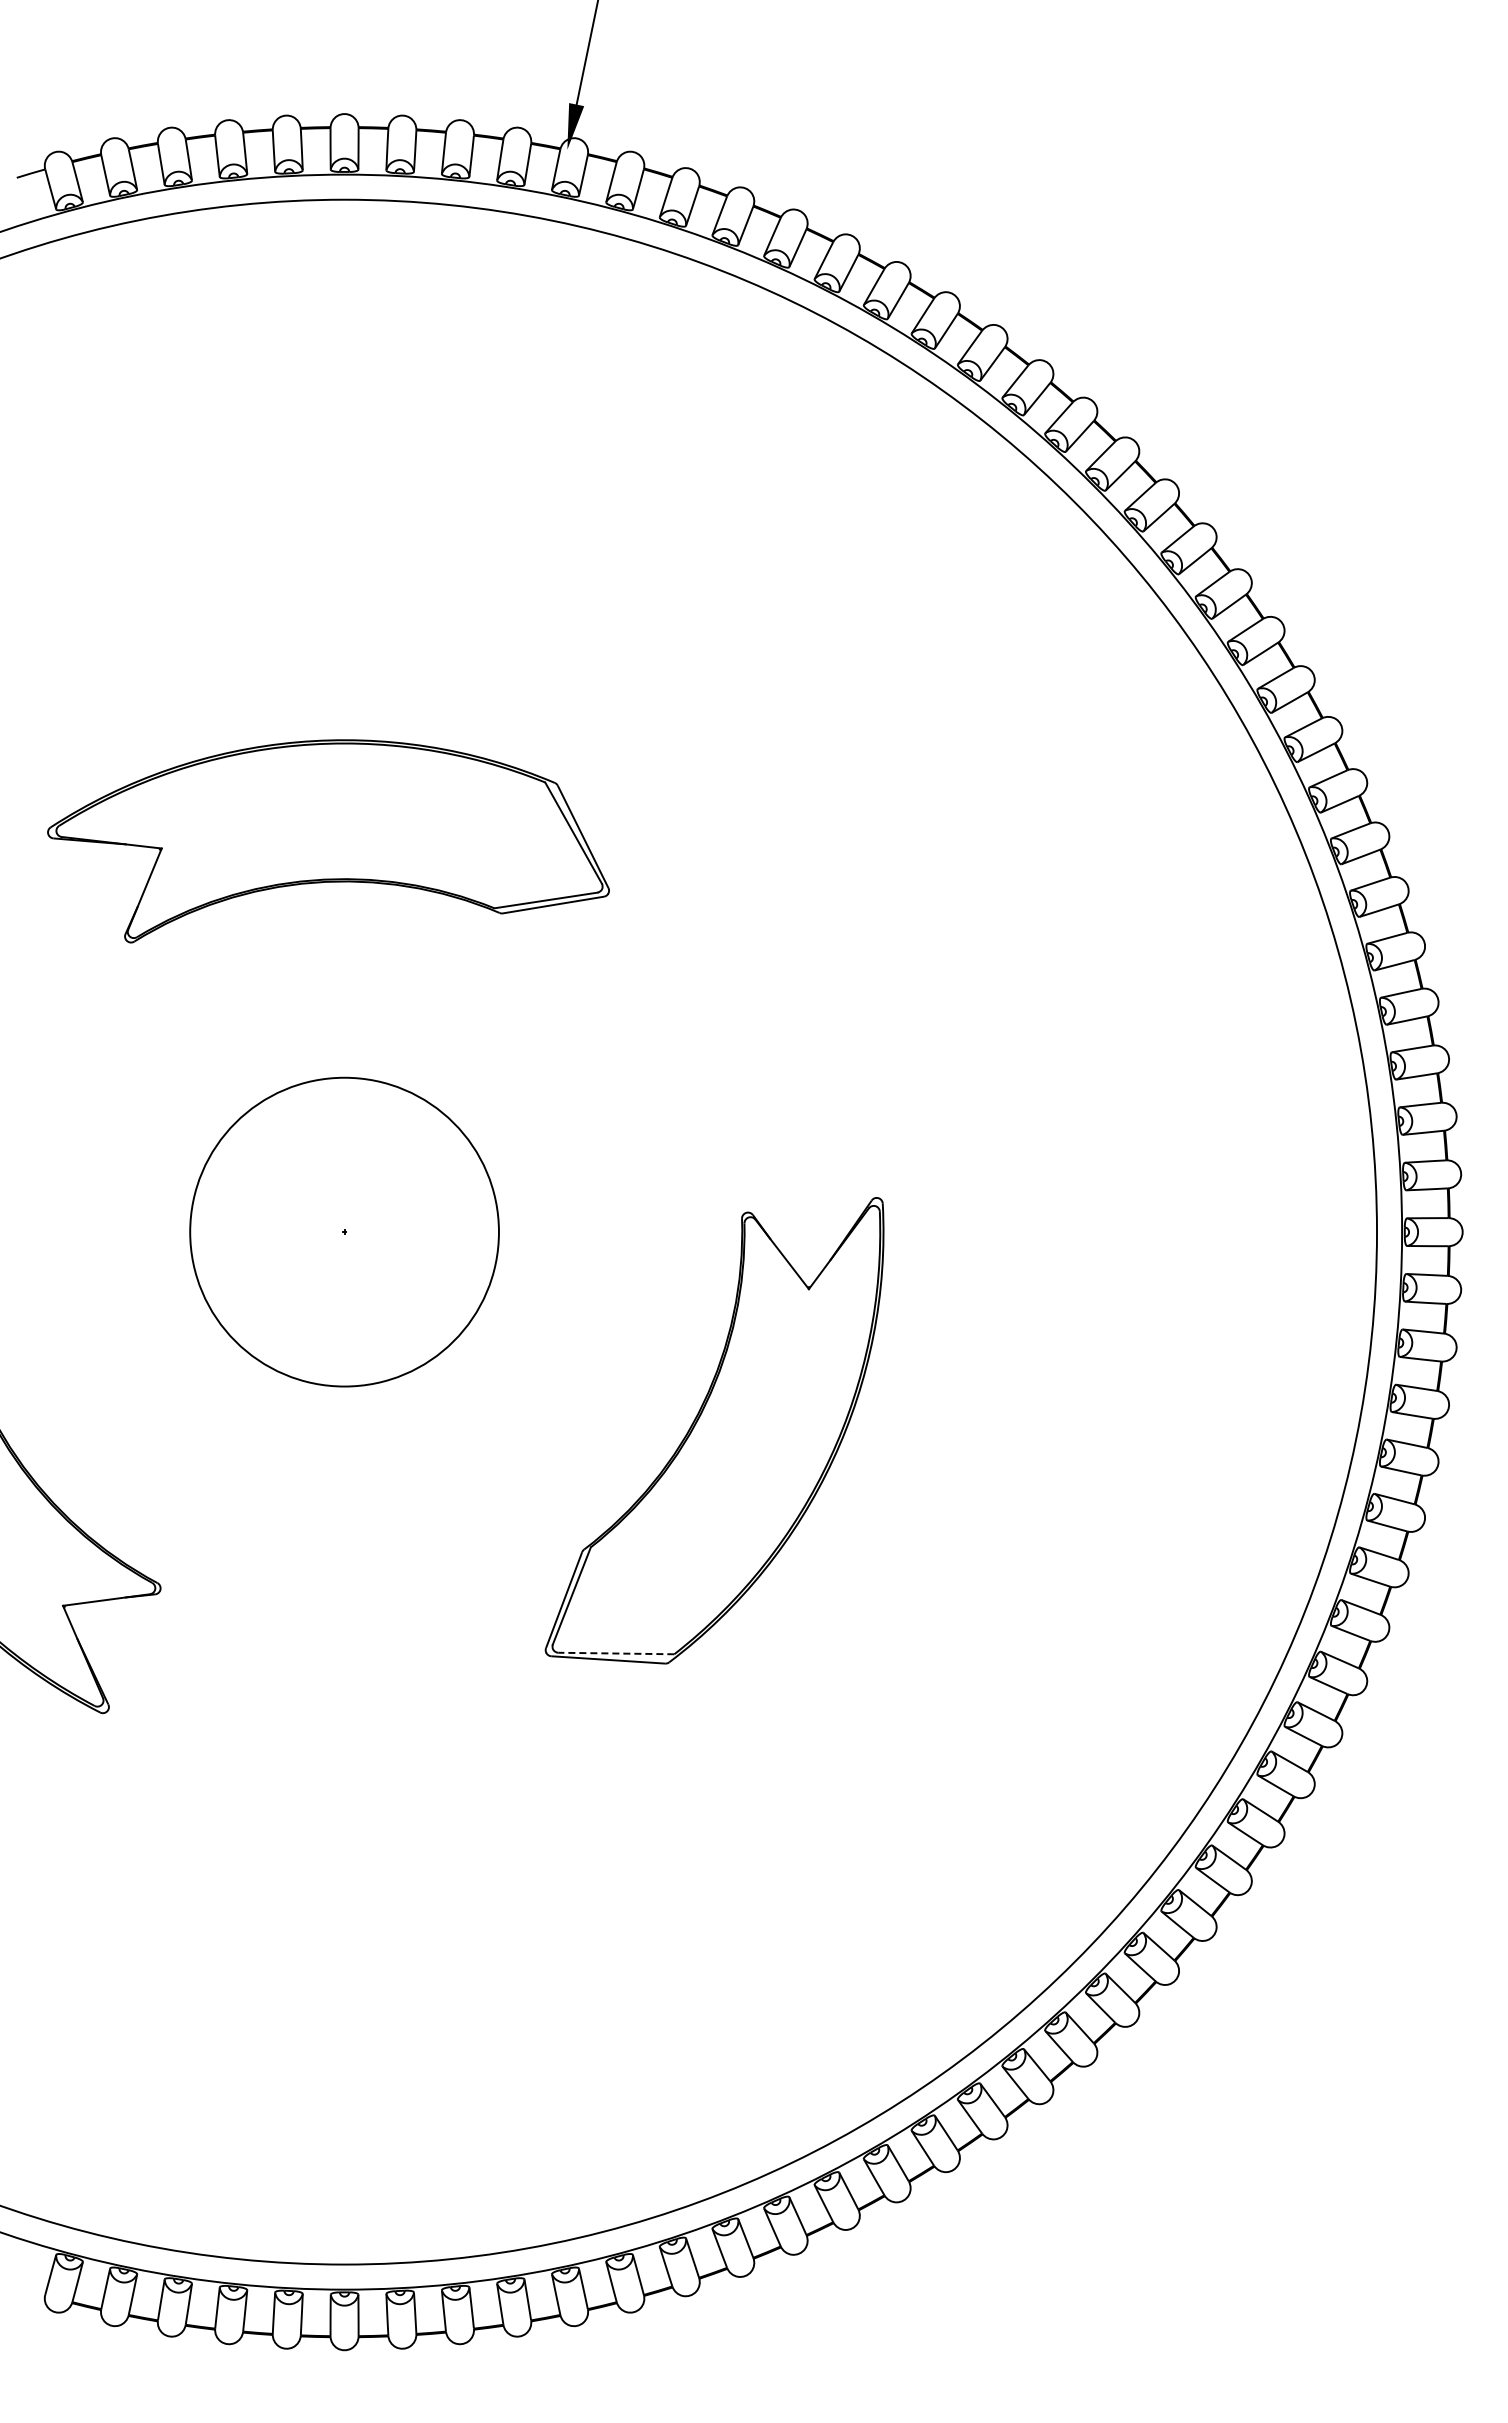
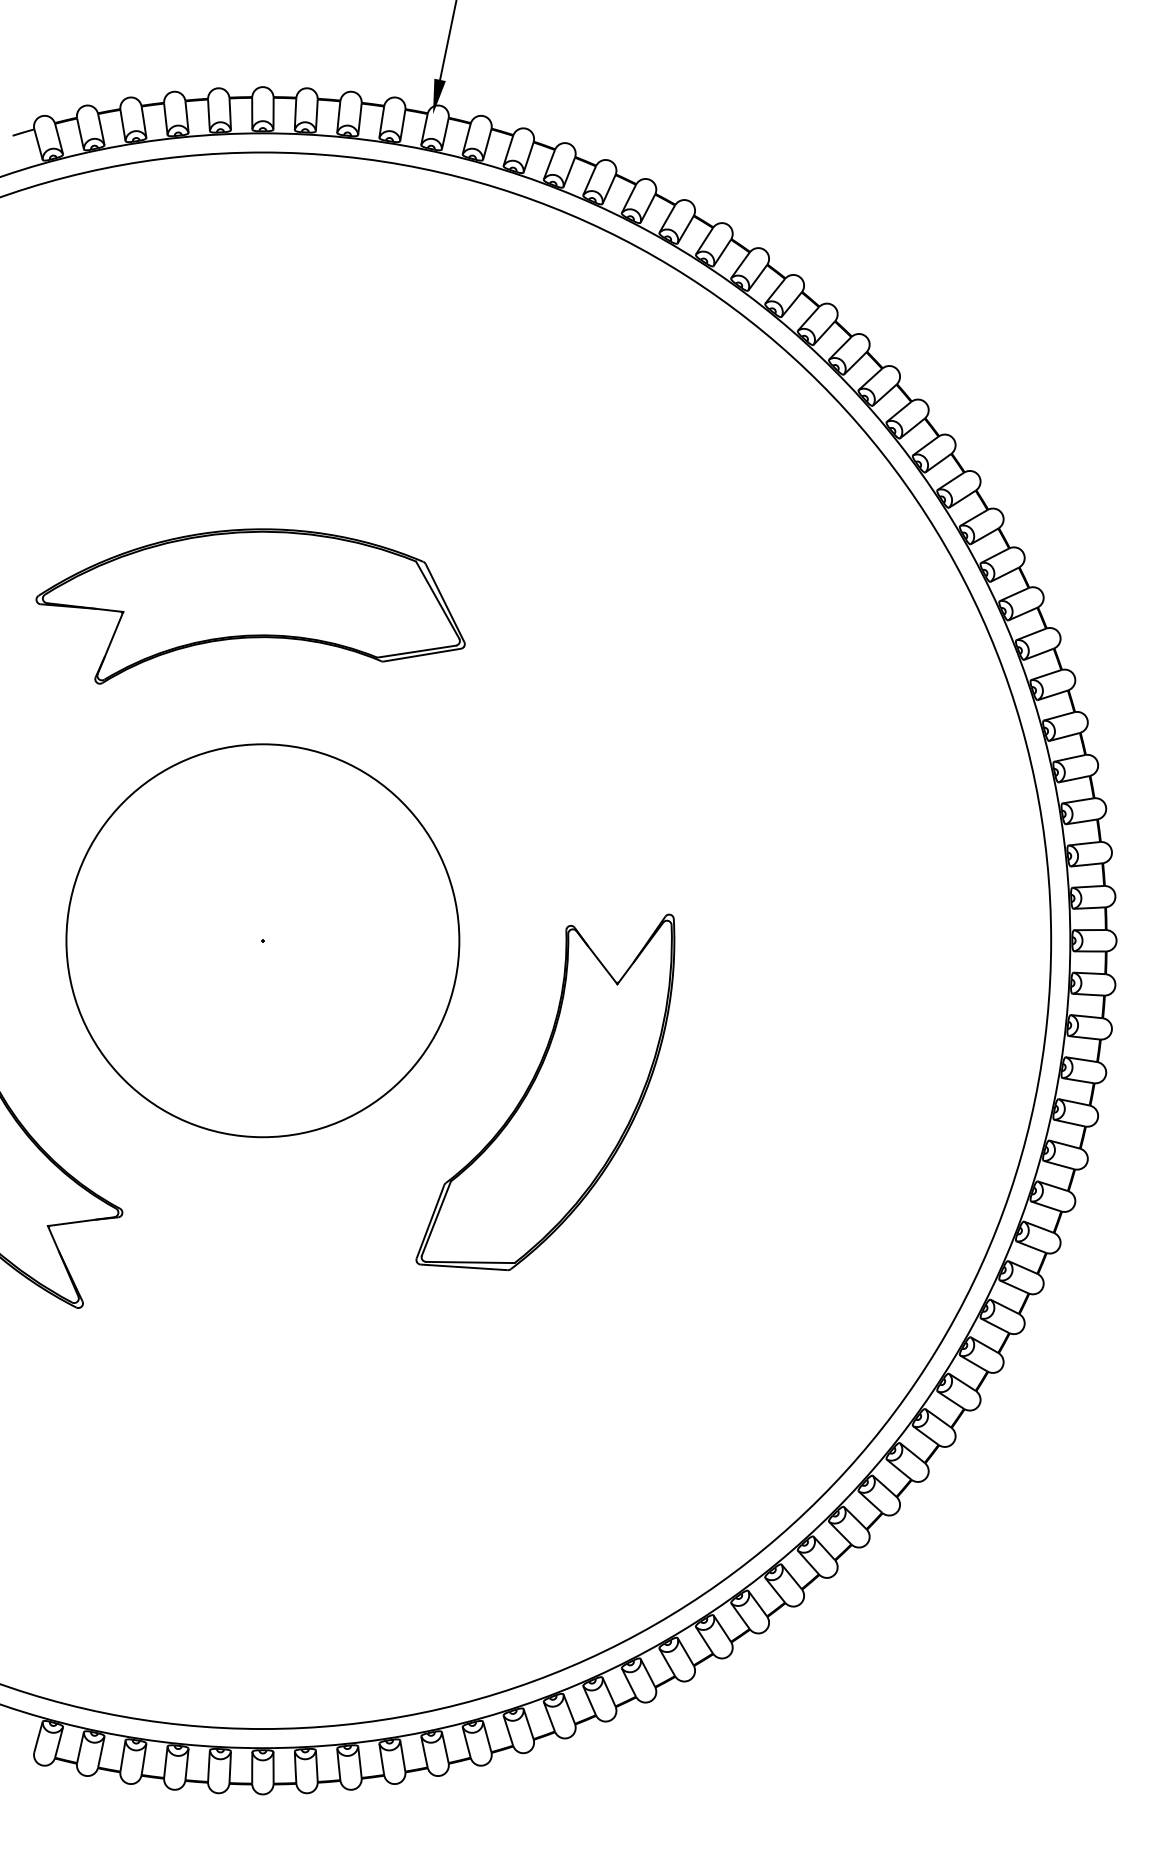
part: (328, 841) -> (250, 606), moved
circle: (344, 1231) -> (262, 940), size x1.67
line: (616, 1653) -> (470, 1262), dashed -> solid

